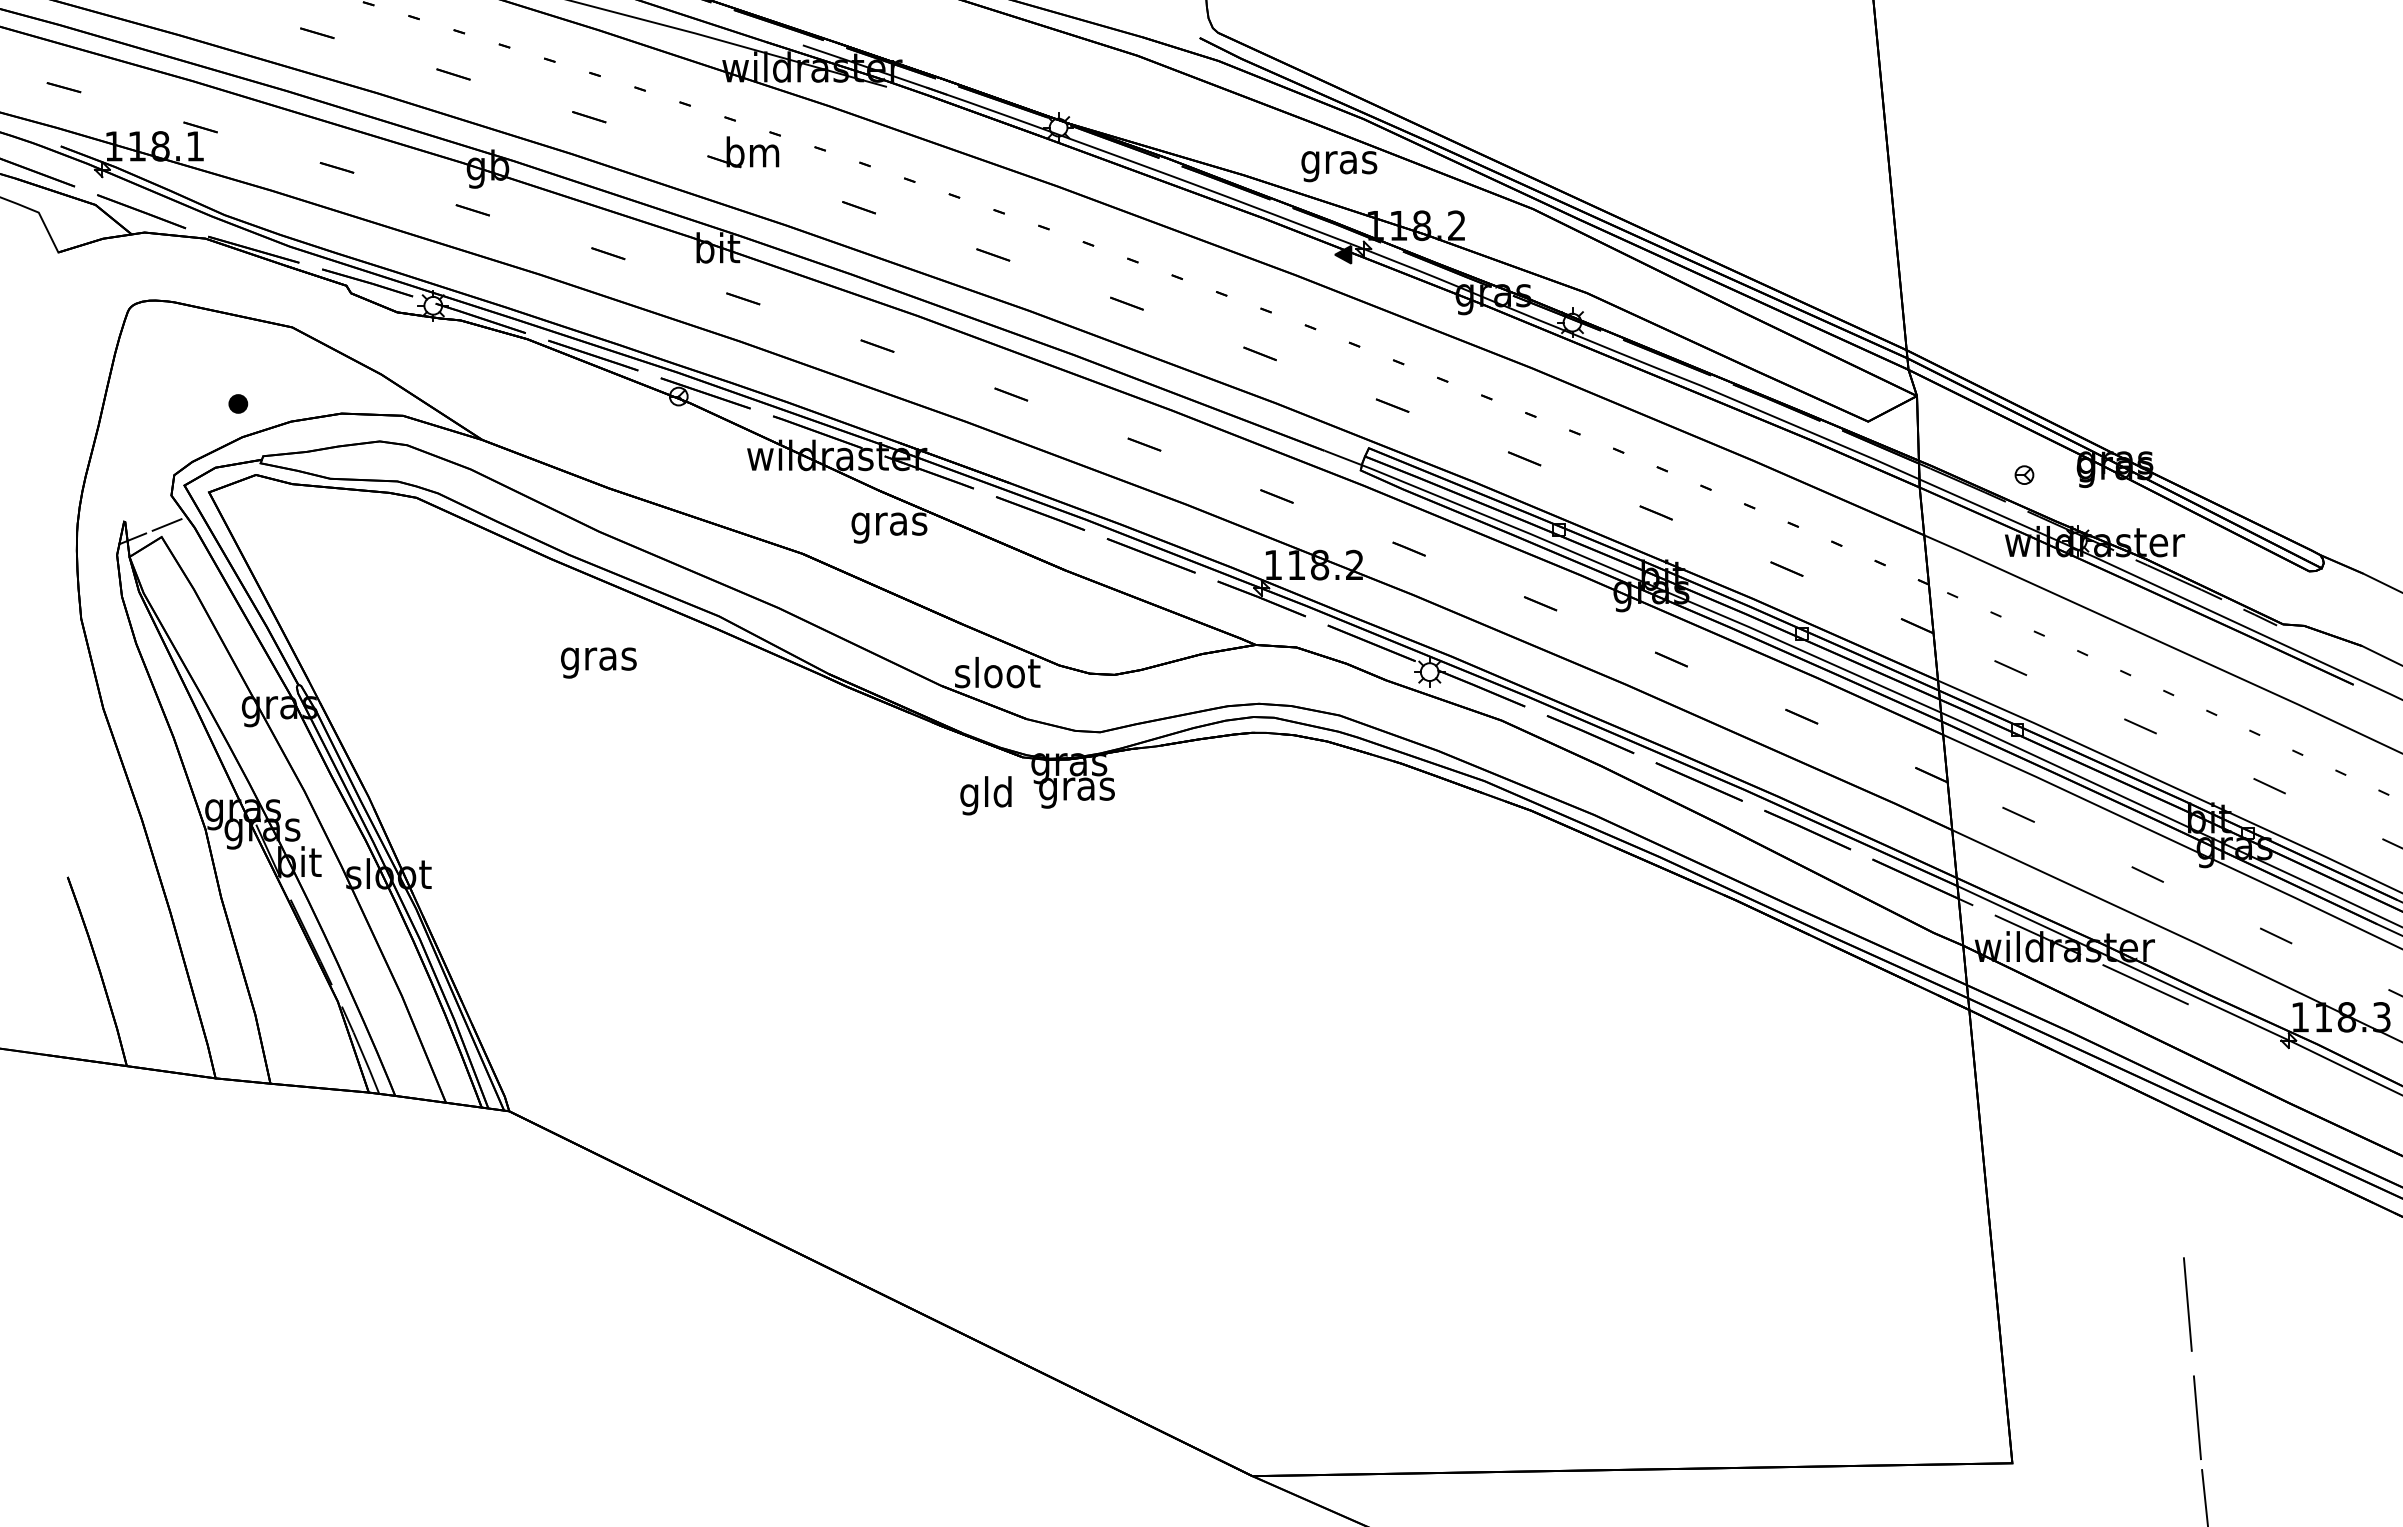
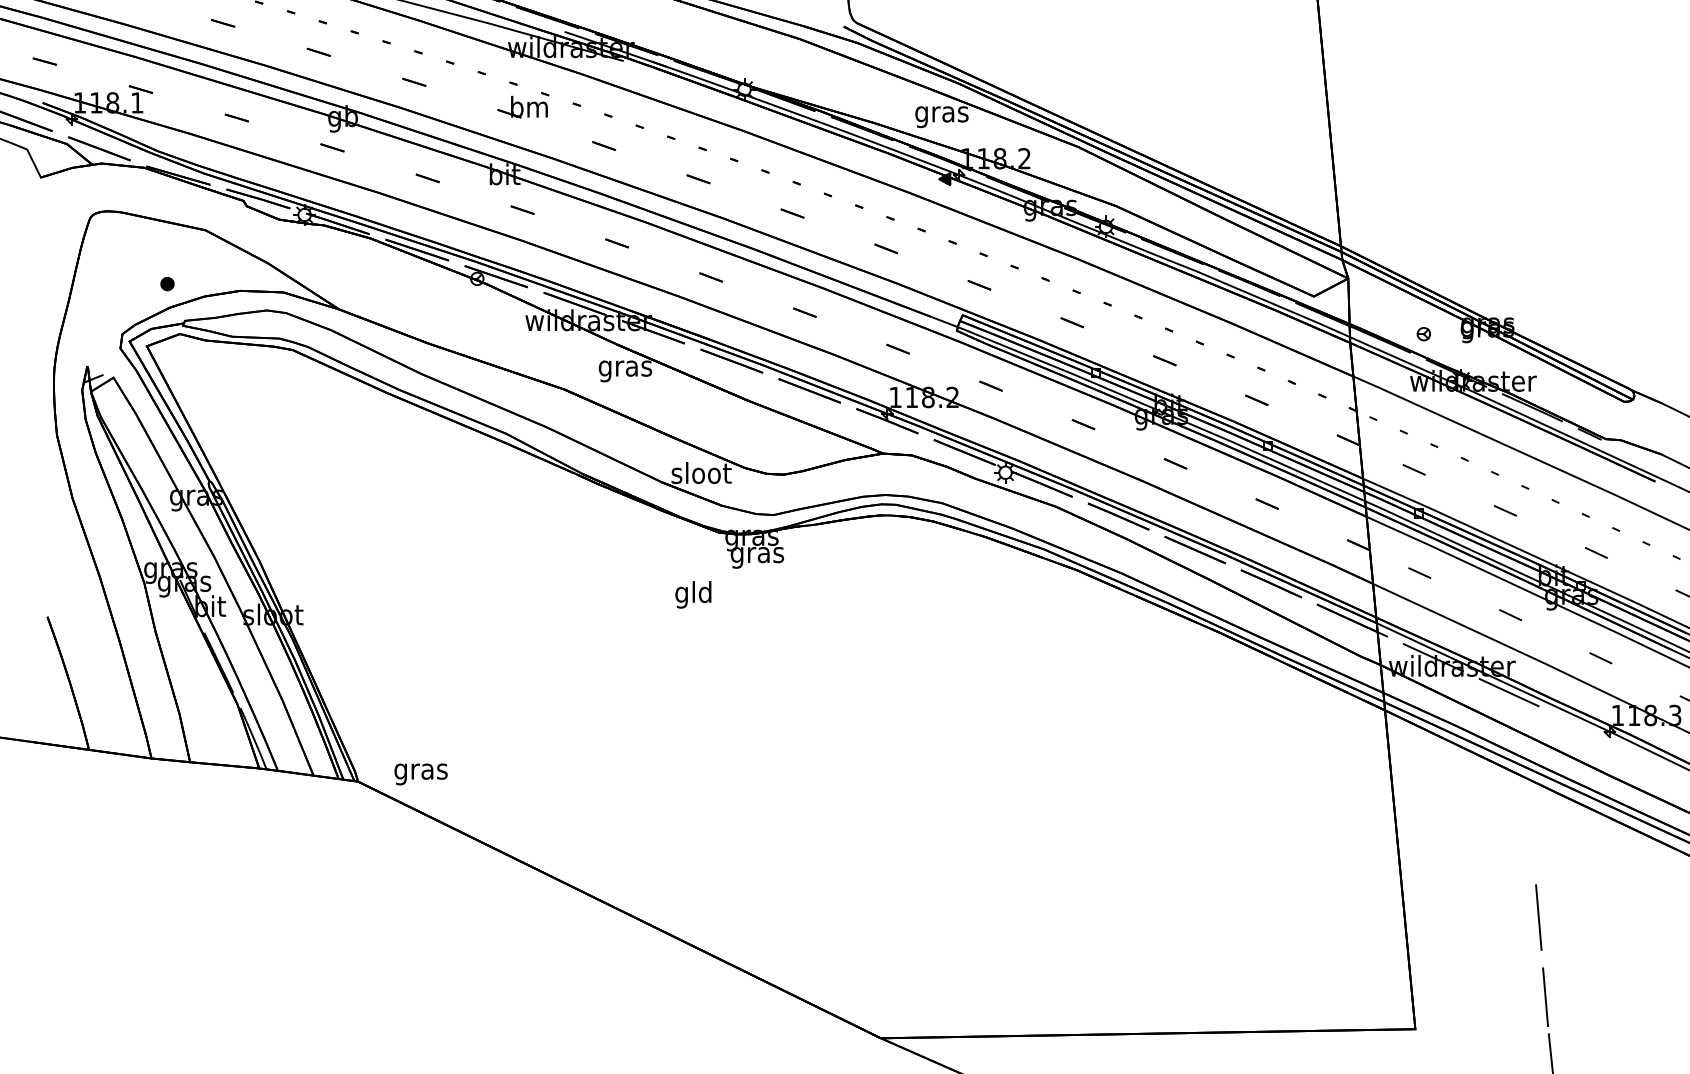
line: (166, 524) -> (116, 368), removed
text: (598, 662) -> (420, 774), moved
text: (985, 795) -> (693, 594), moved

